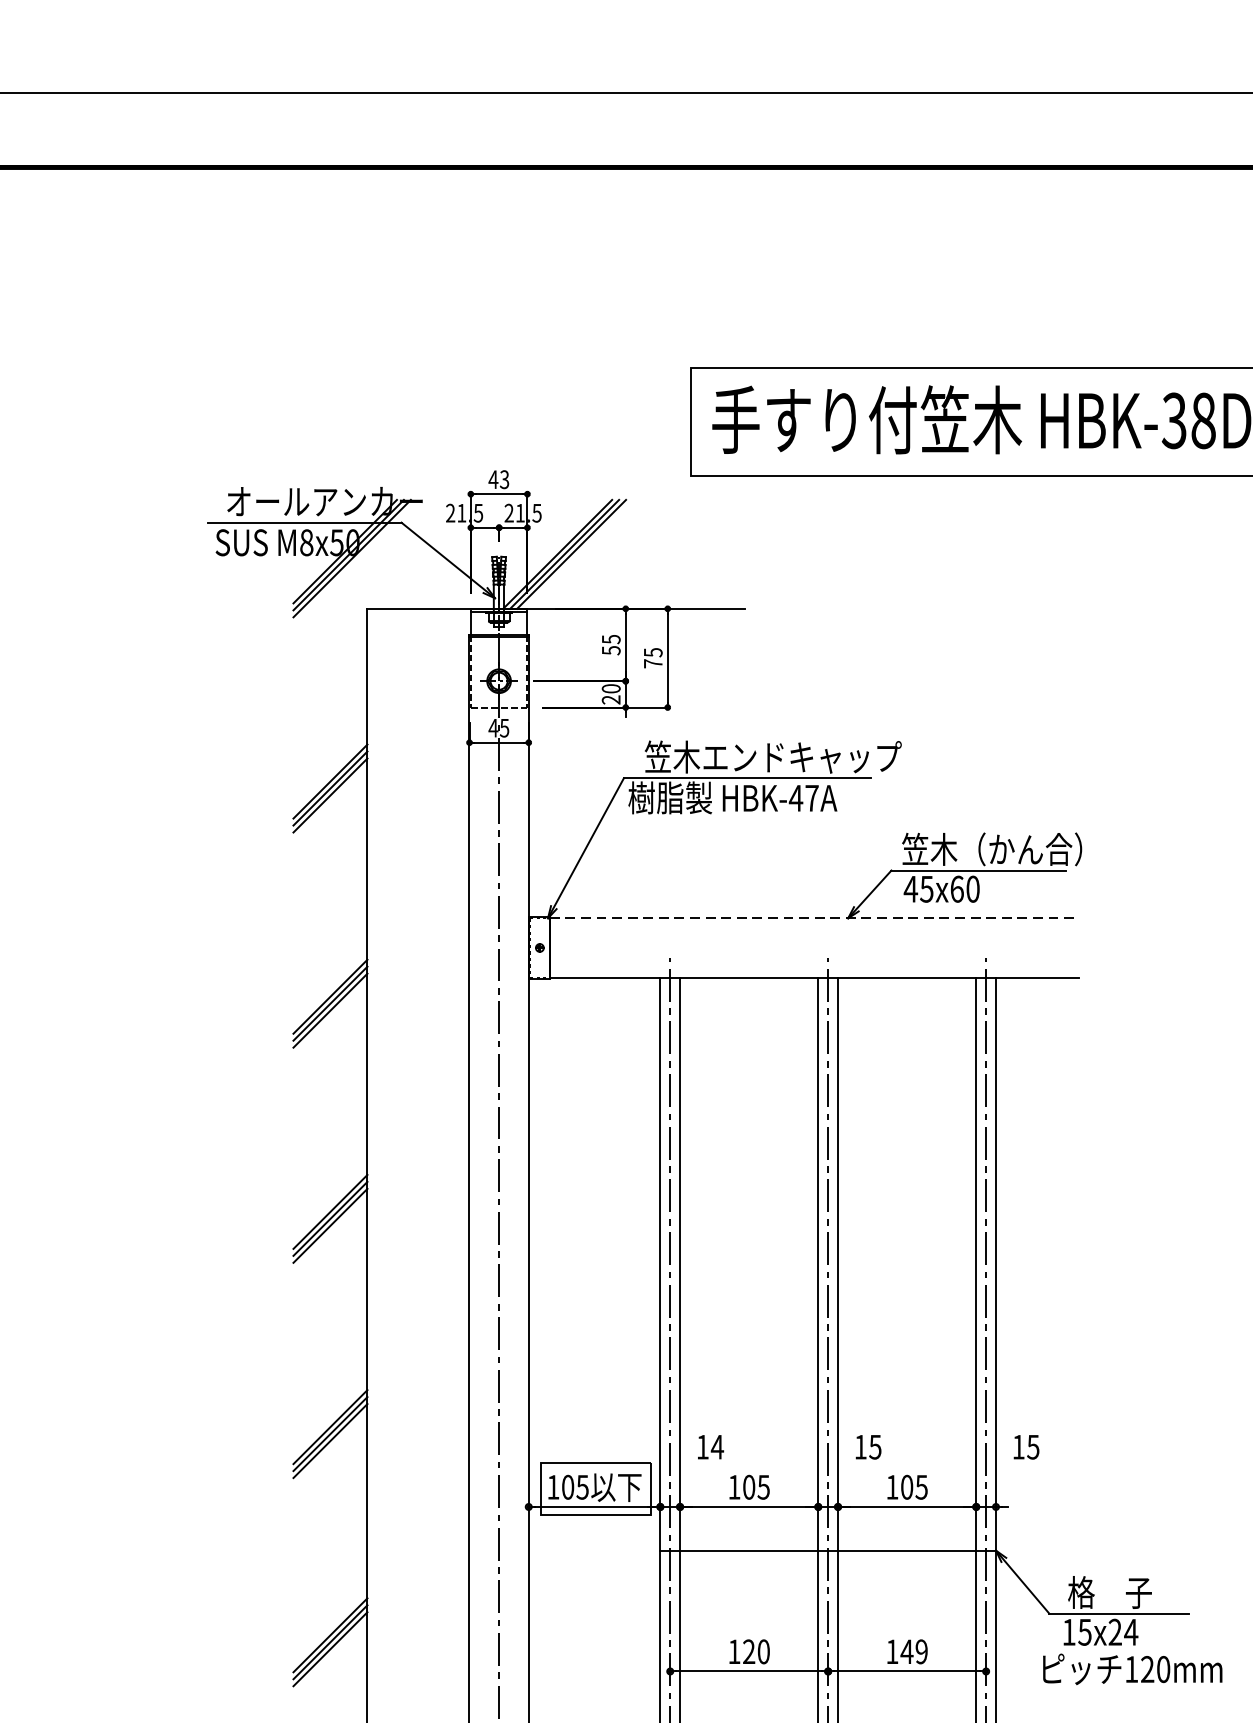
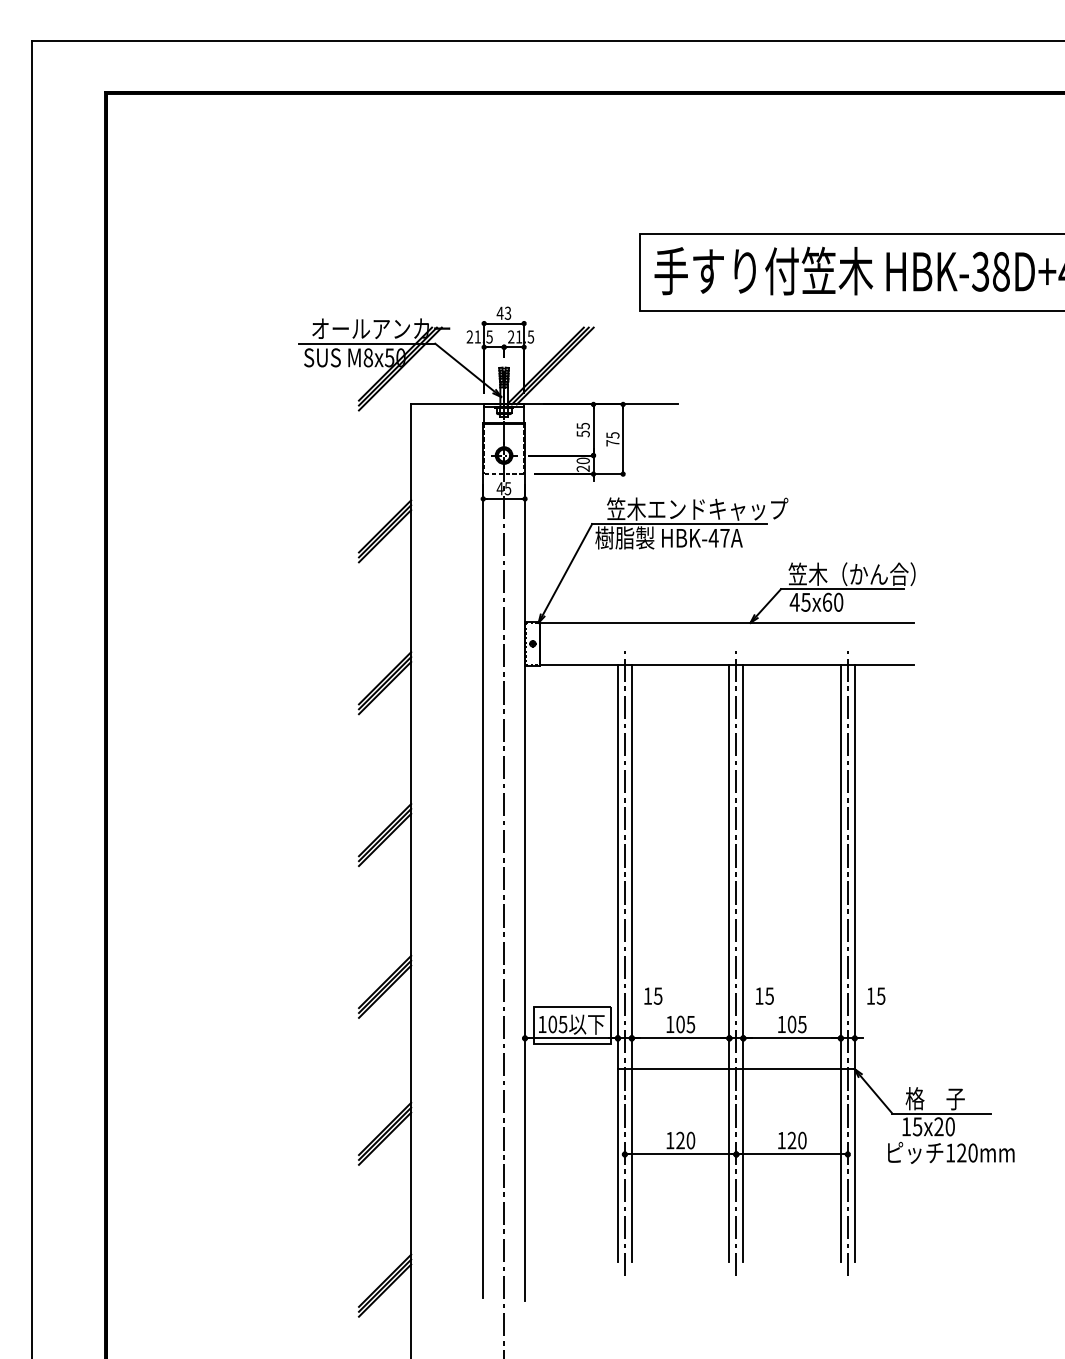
line: (814, 917) -> (726, 622), dashed -> solid
text: (716, 1446) -> (657, 995), 14 -> 15
text: (1131, 1631) -> (950, 1126), 15x24 -> 15x20
text: (913, 1651) -> (796, 1140), 149 -> 120

